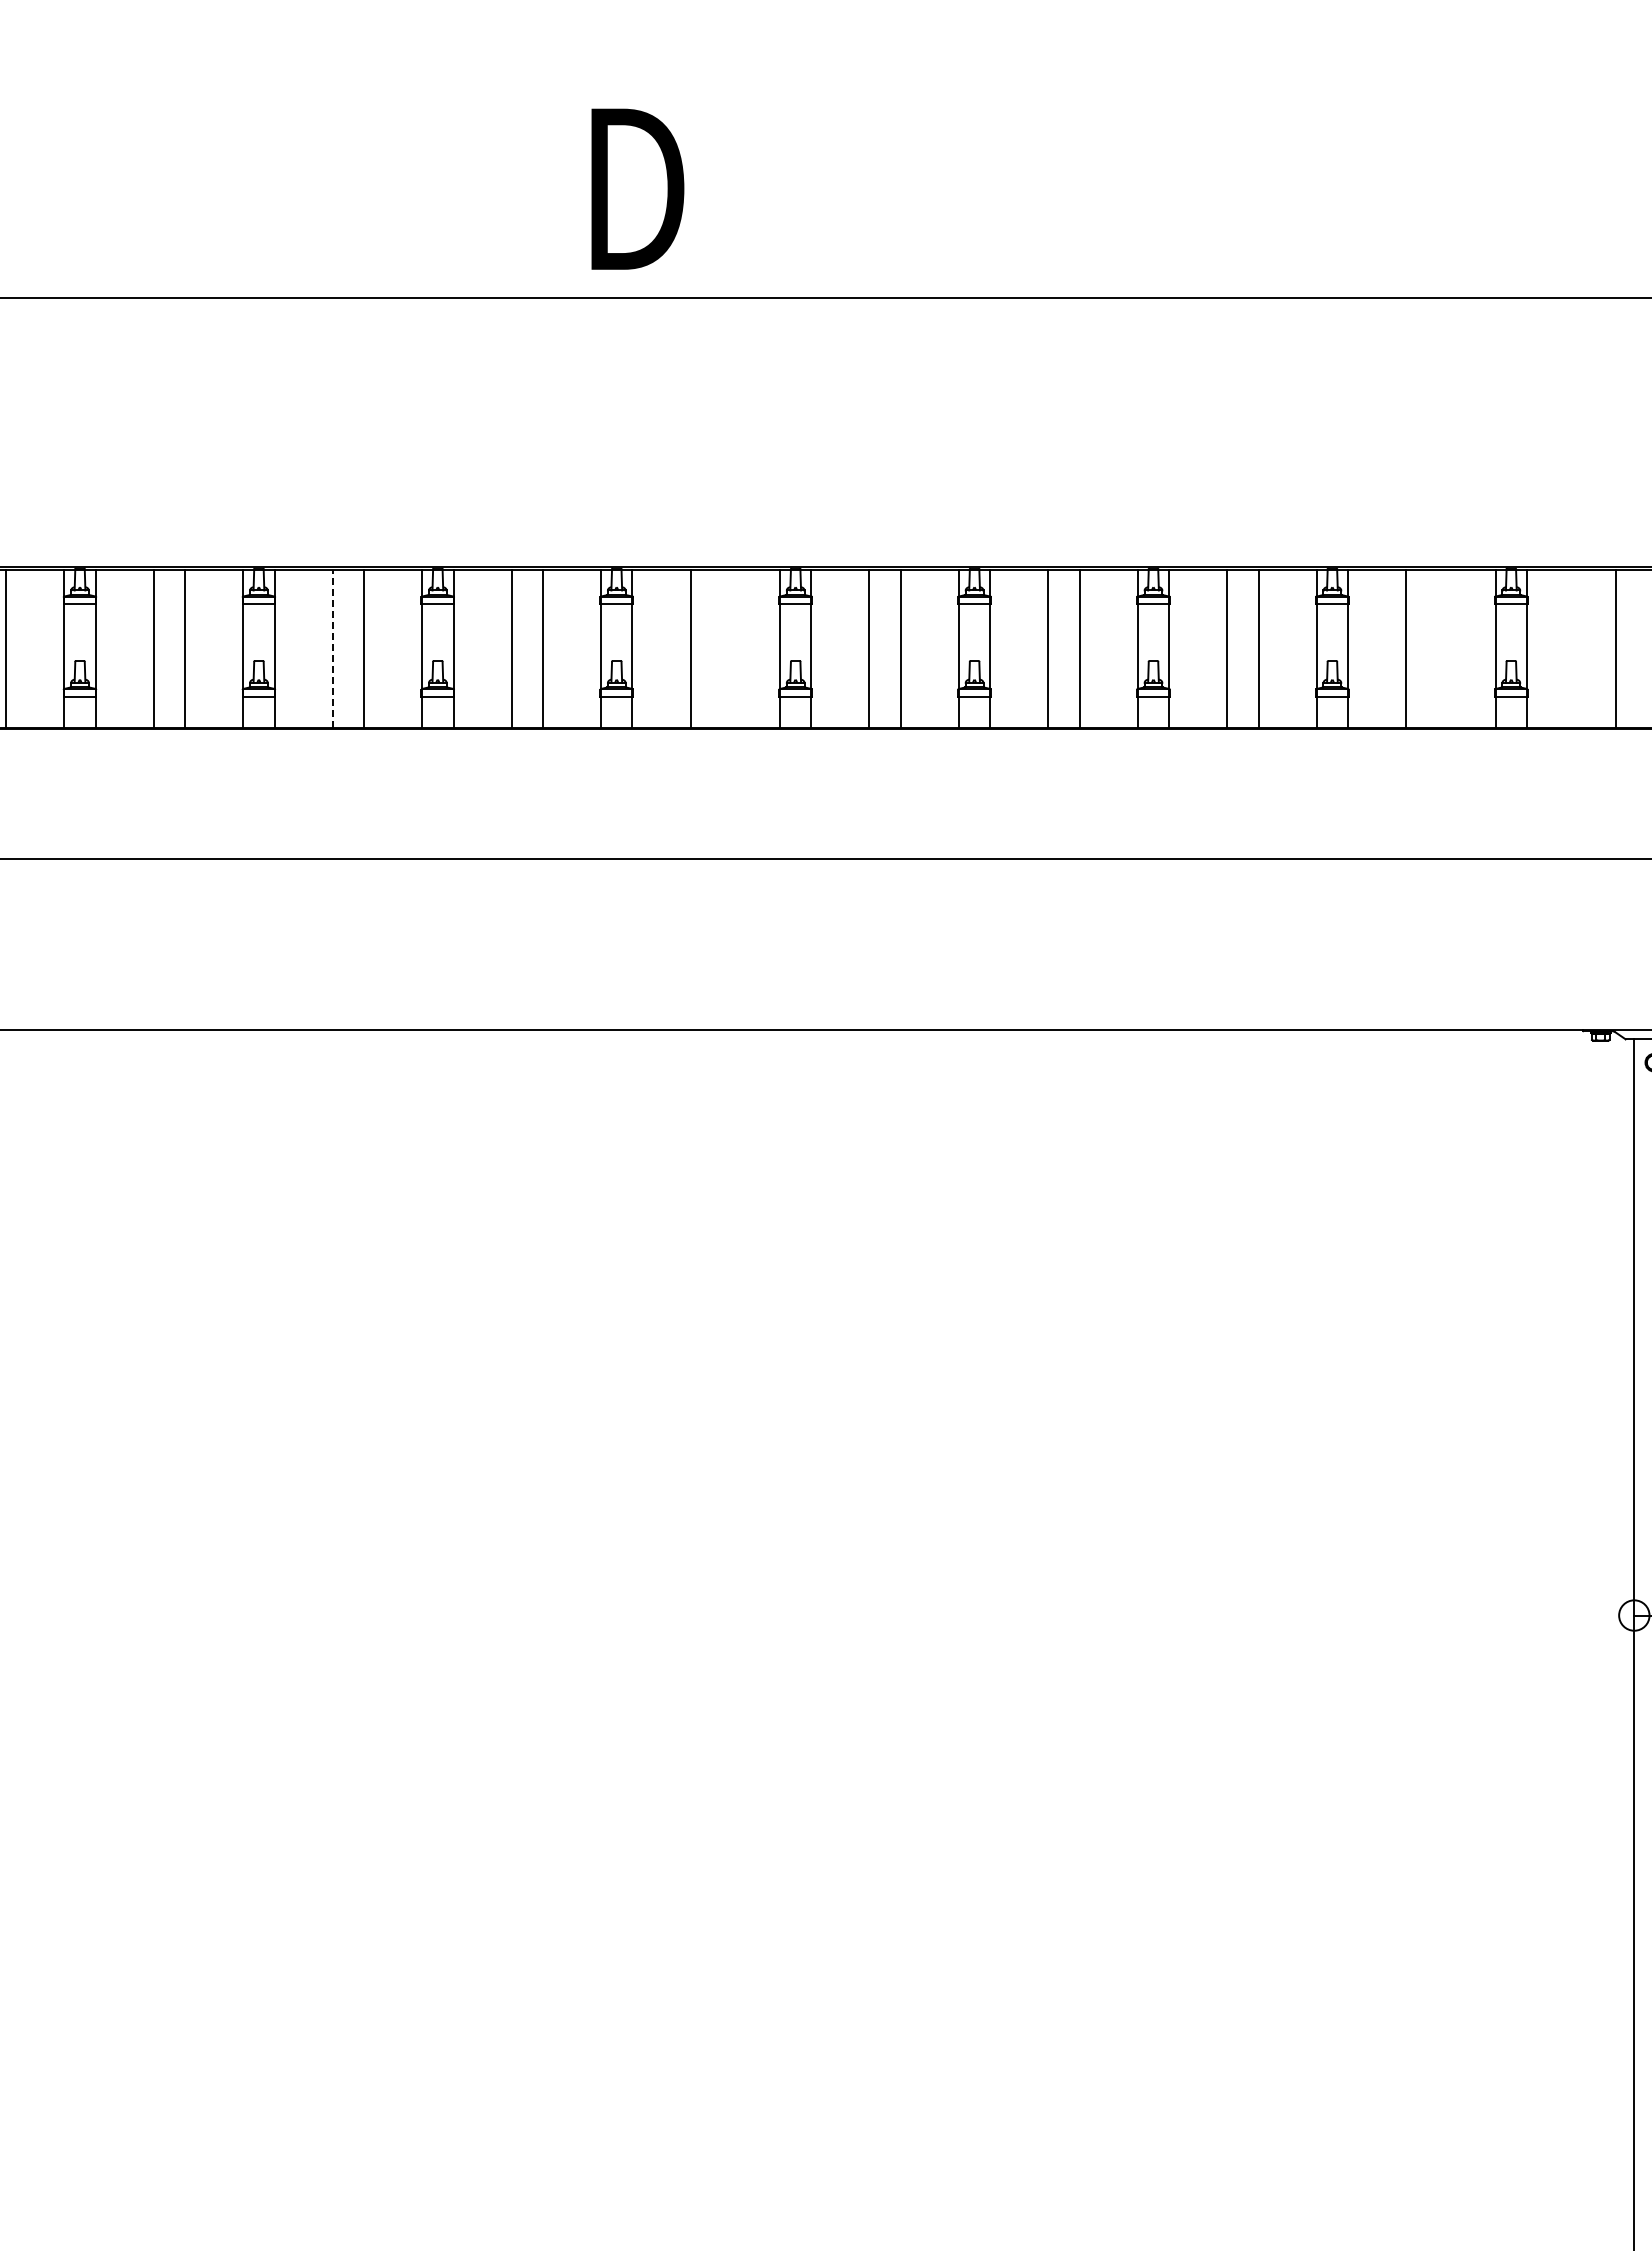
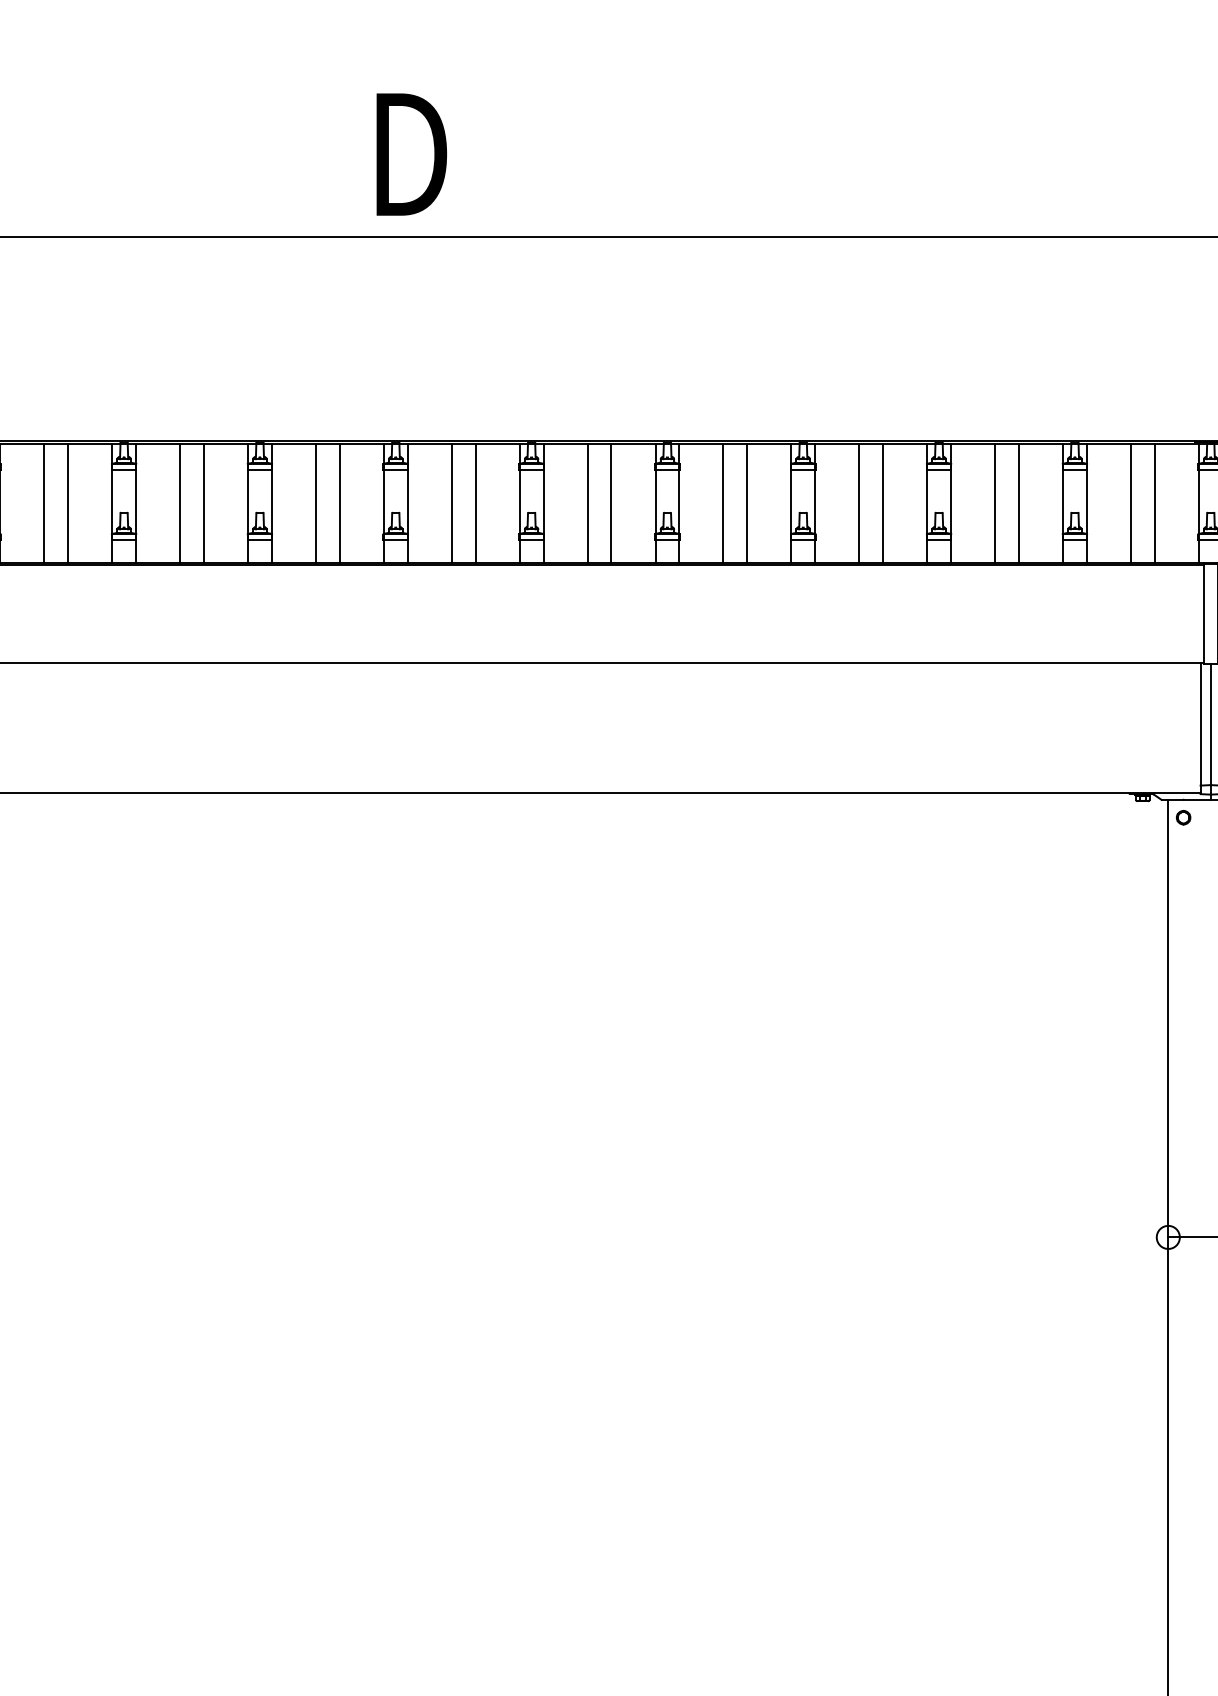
line: (332, 648) -> (179, 503), dashed -> solid
line: (721, 648) -> (475, 503), added
line: (1437, 648) -> (1018, 503), added
line: (1585, 648) -> (1131, 503), added

